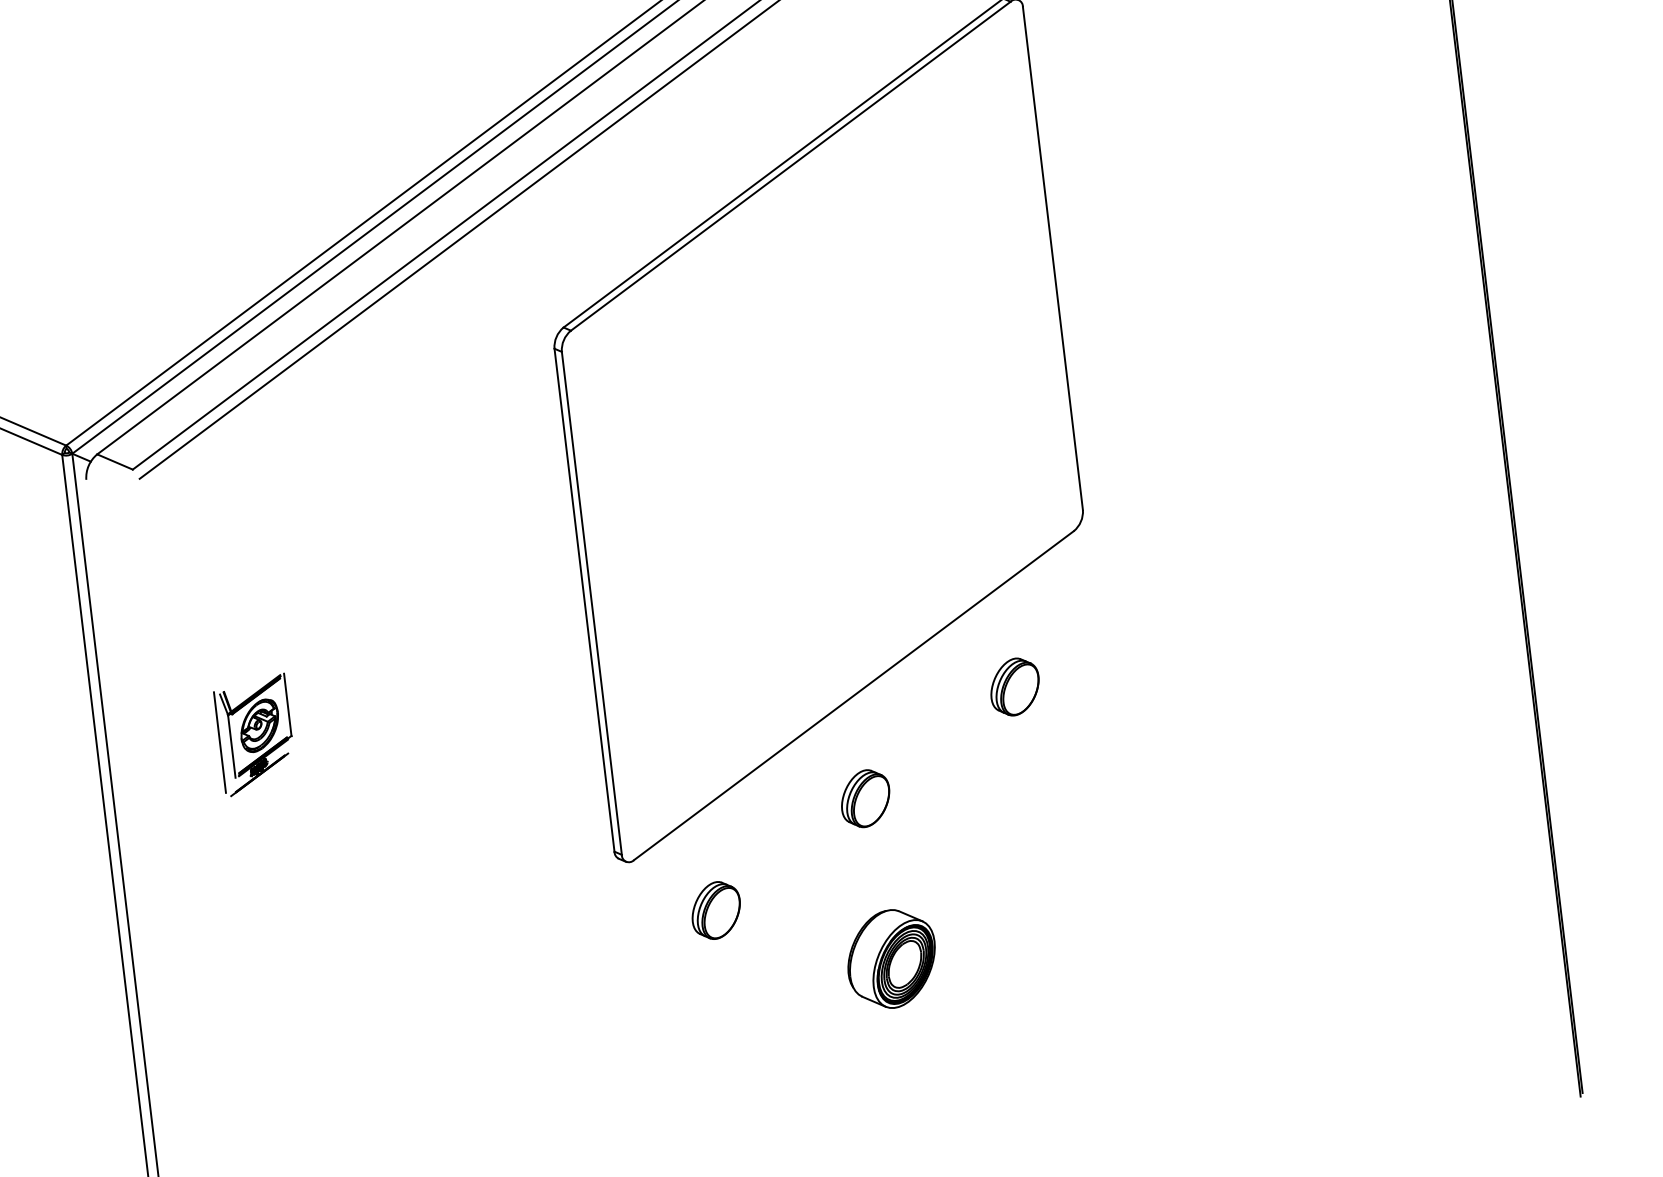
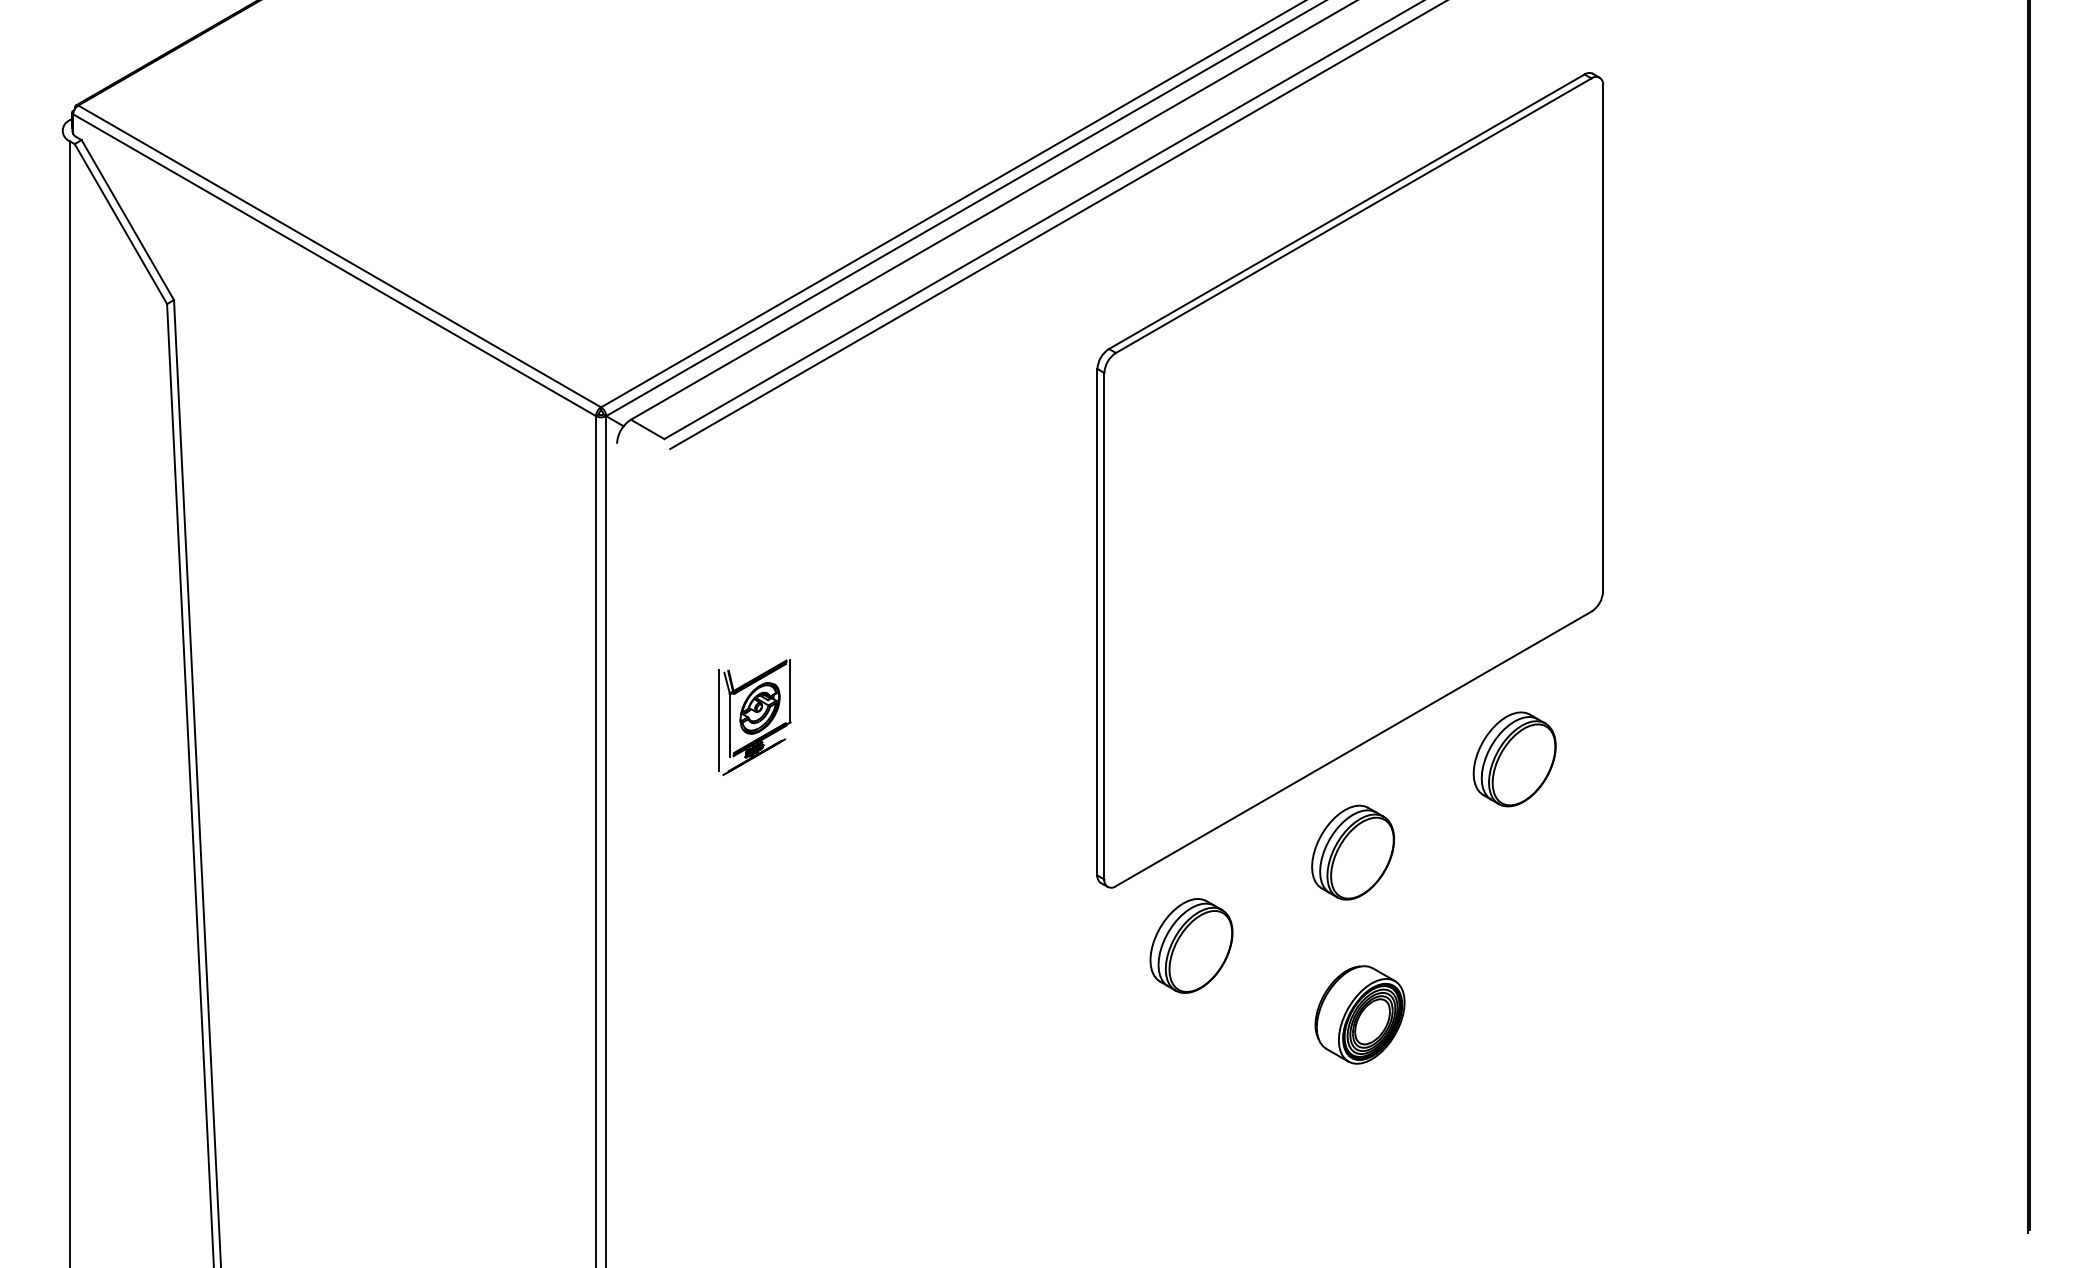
part: (1014, 687) -> (1514, 759), size x1.67
part: (865, 798) -> (1352, 852), size x1.67
part: (716, 910) -> (1191, 945), size x1.67

